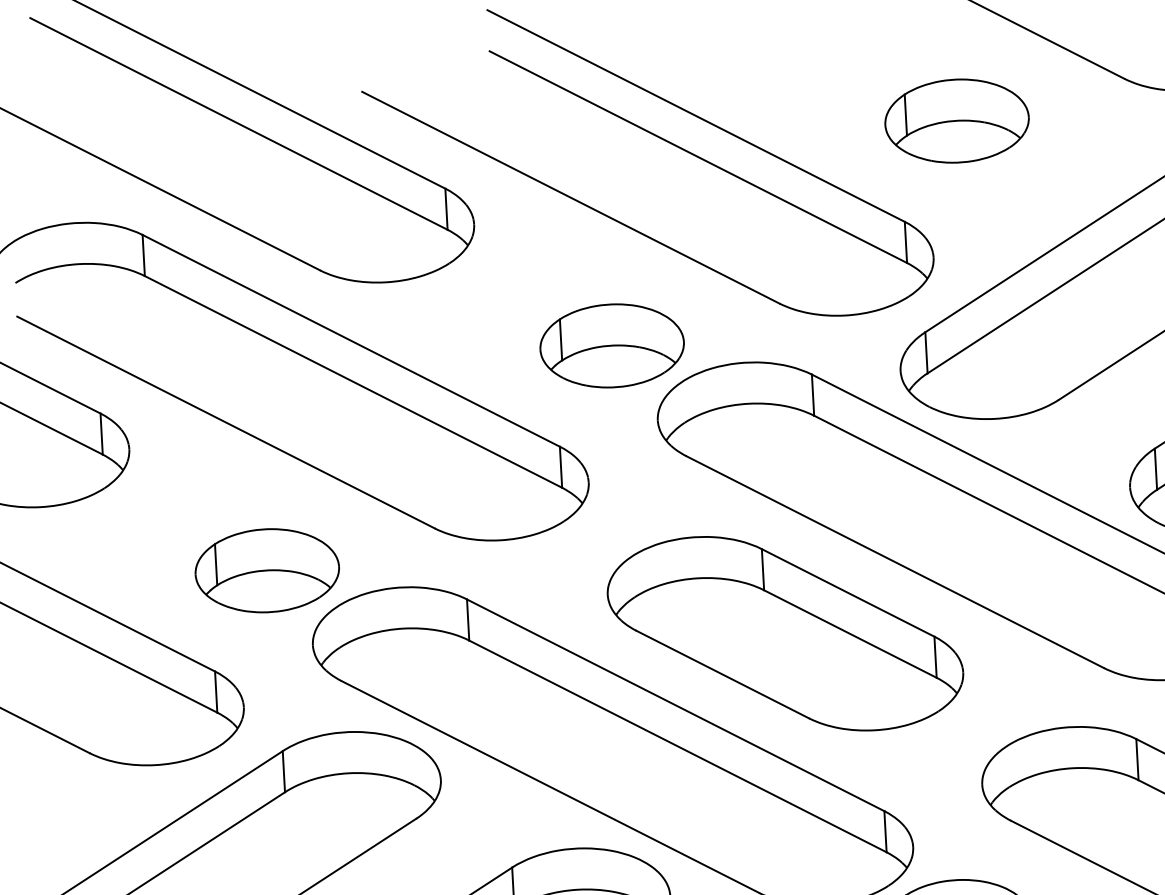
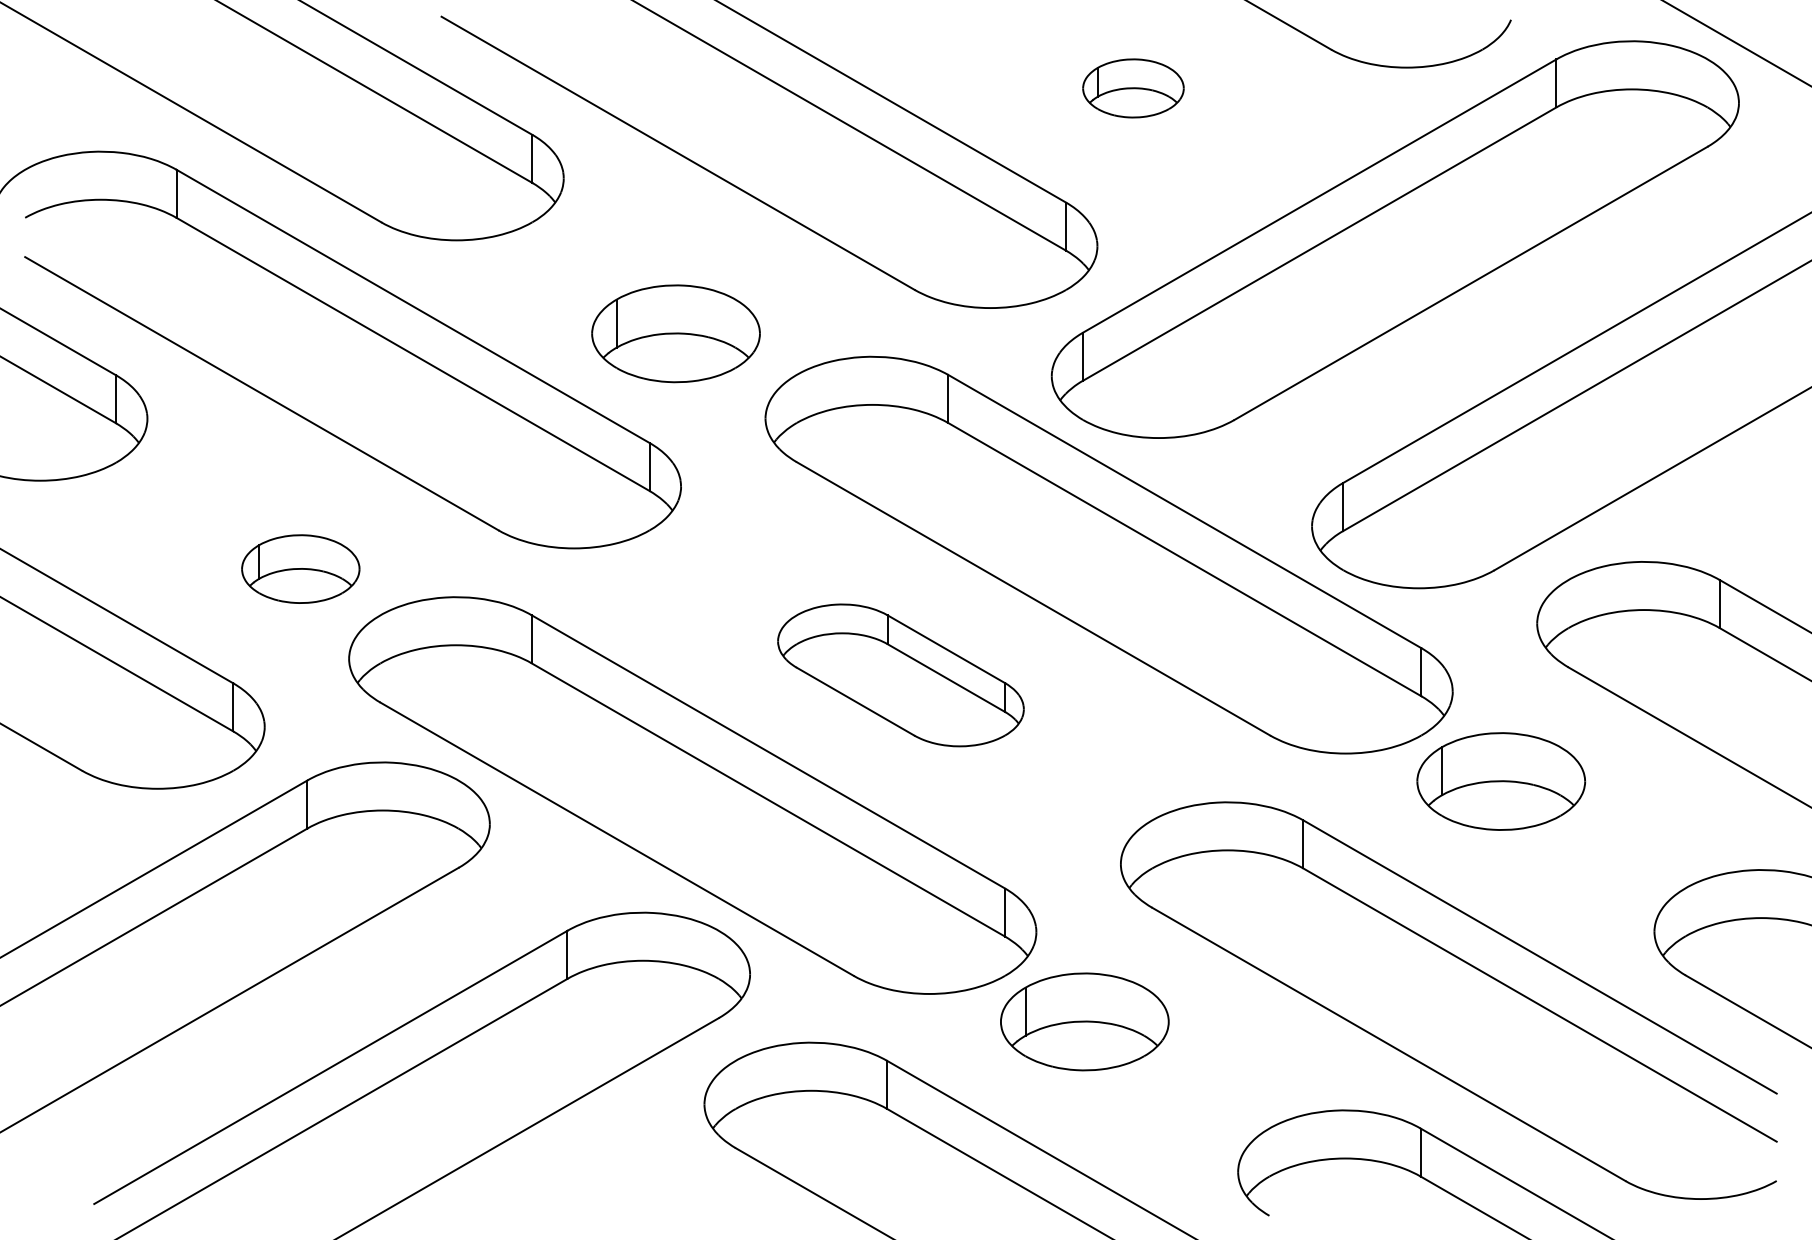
part: (957, 121) -> (1133, 88), size x0.6
part: (611, 345) -> (675, 333), moved
part: (267, 570) -> (300, 568), size x0.7
part: (785, 633) -> (900, 675), size x0.6

